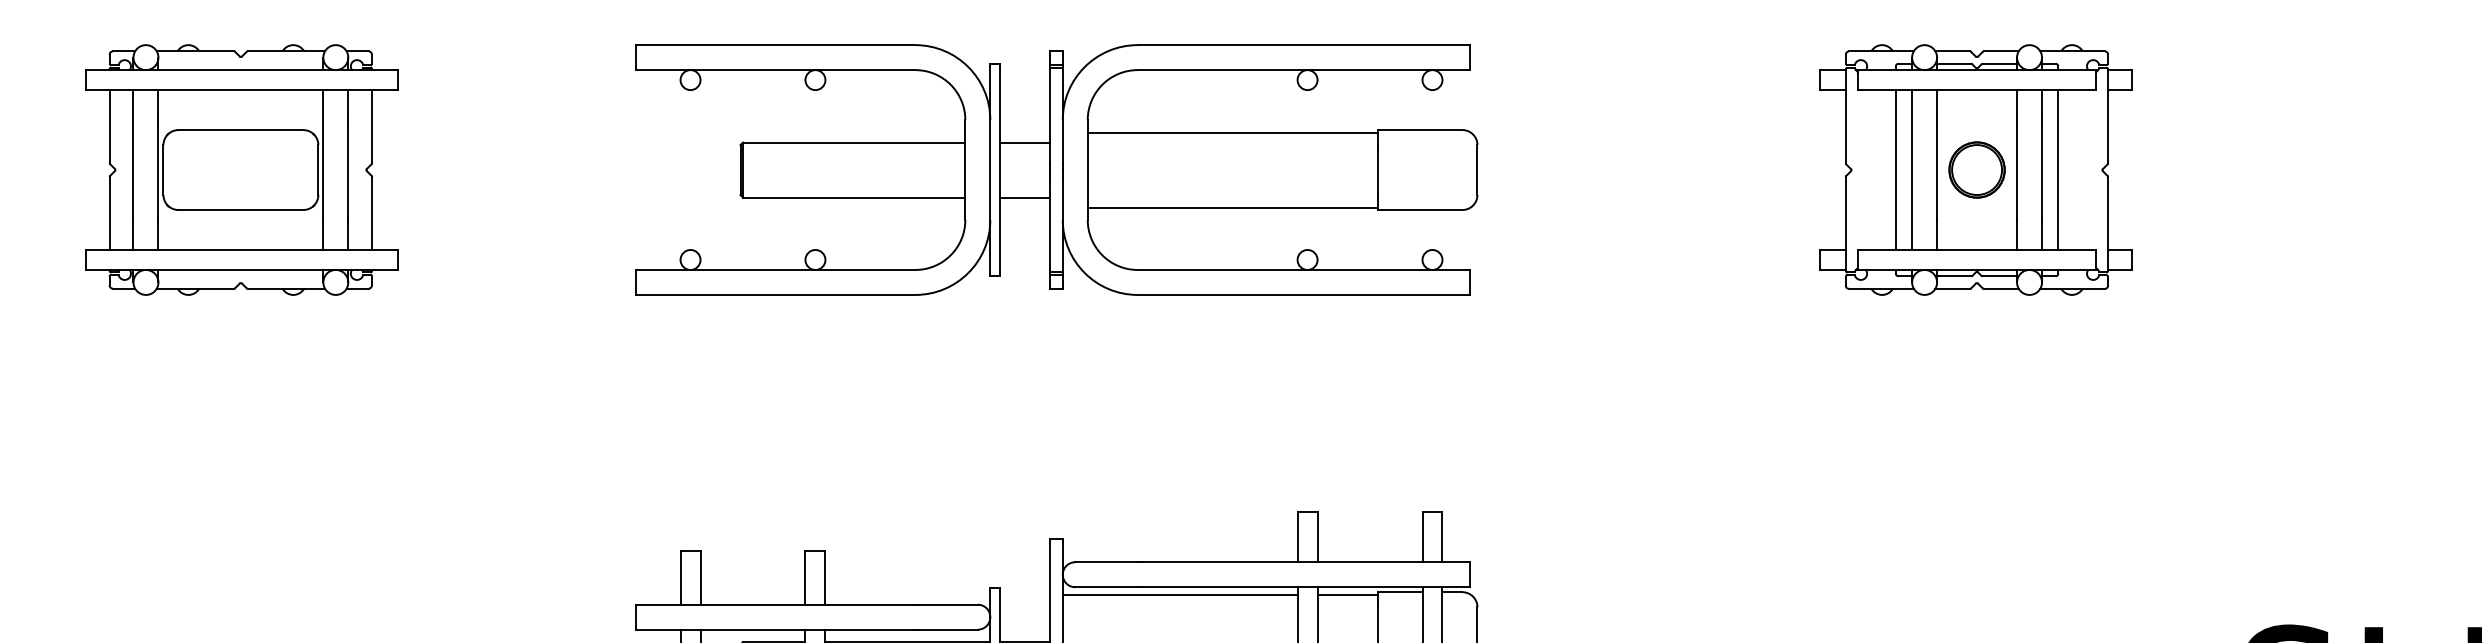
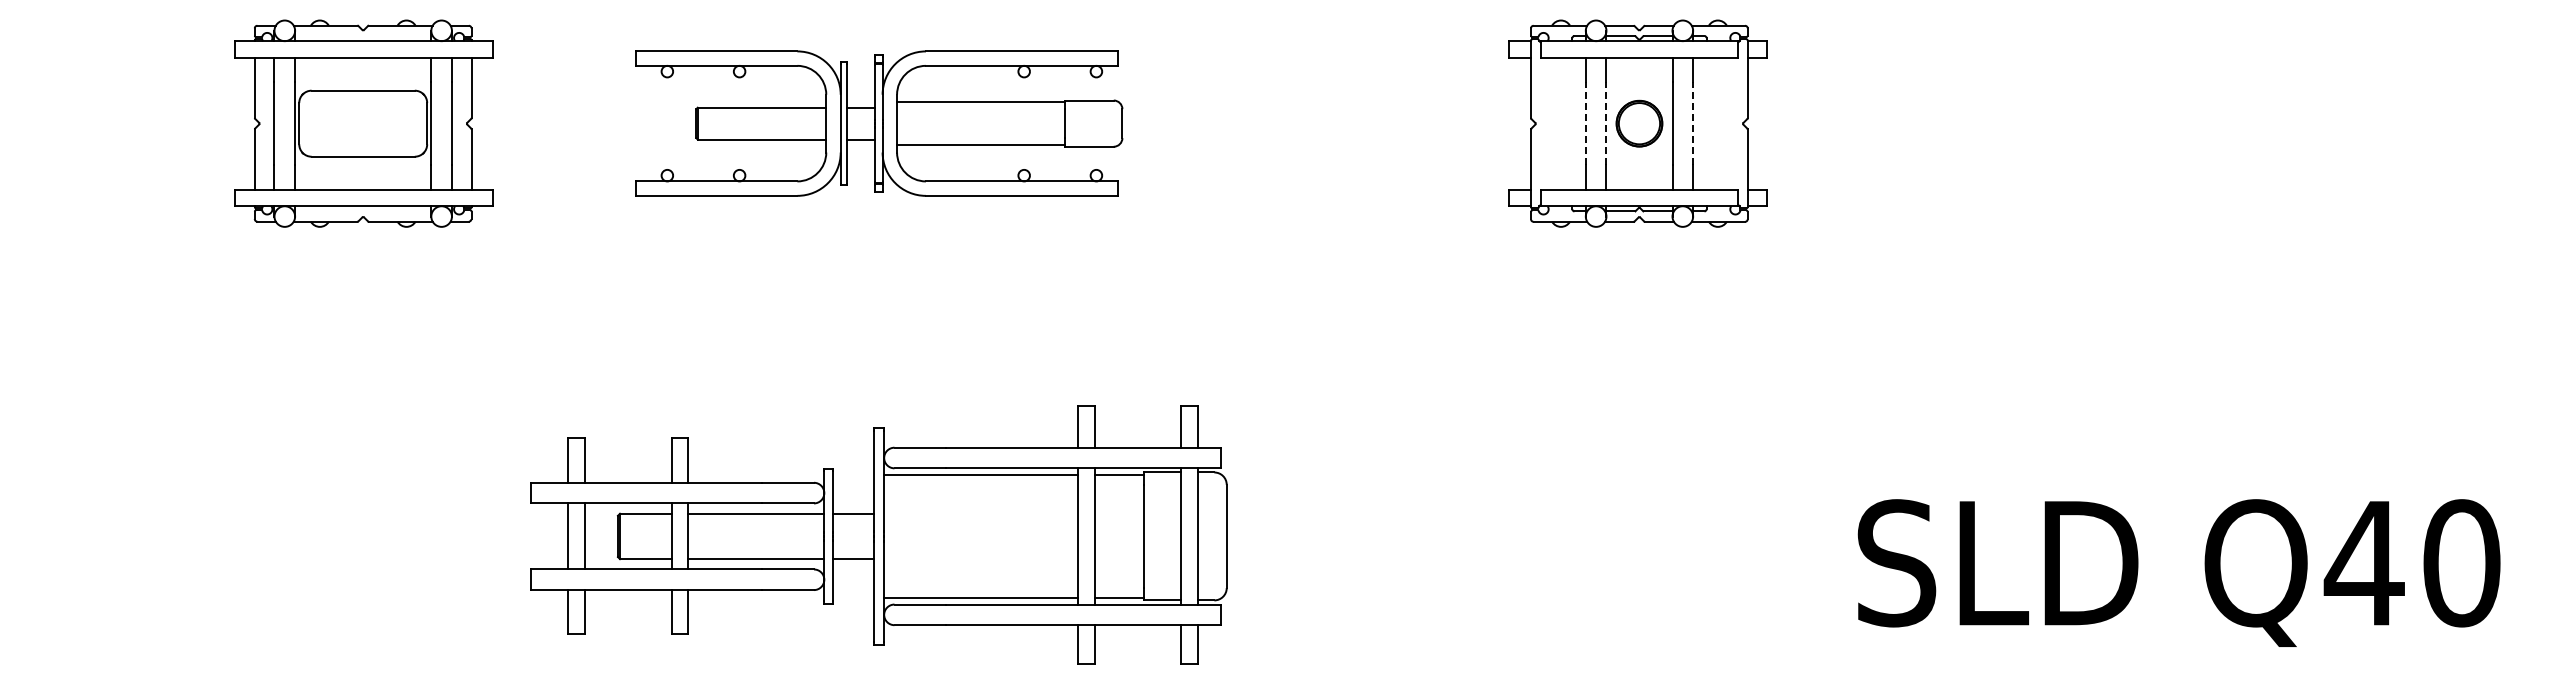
part: (241, 169) -> (363, 123), moved
part: (1055, 169) -> (878, 123), size x0.7
line: (1895, 169) -> (1572, 123), removed
line: (1911, 169) -> (1585, 123), solid -> dashed
line: (1937, 169) -> (1606, 123), solid -> dashed
line: (2042, 169) -> (1693, 123), solid -> dashed
line: (2058, 169) -> (1706, 123), removed

